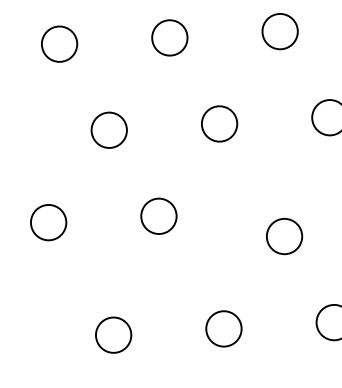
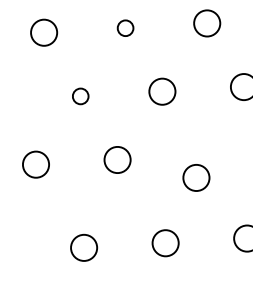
circle: (169, 38) -> (125, 28), size x0.6
circle: (108, 130) -> (80, 96), size x0.6
circle: (284, 235) -> (196, 177), moved

